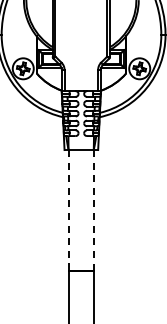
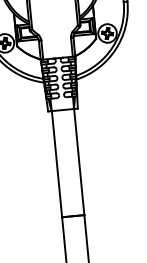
line: (93, 209) -> (78, 161), dashed -> solid
line: (68, 210) -> (56, 164), dashed -> solid

